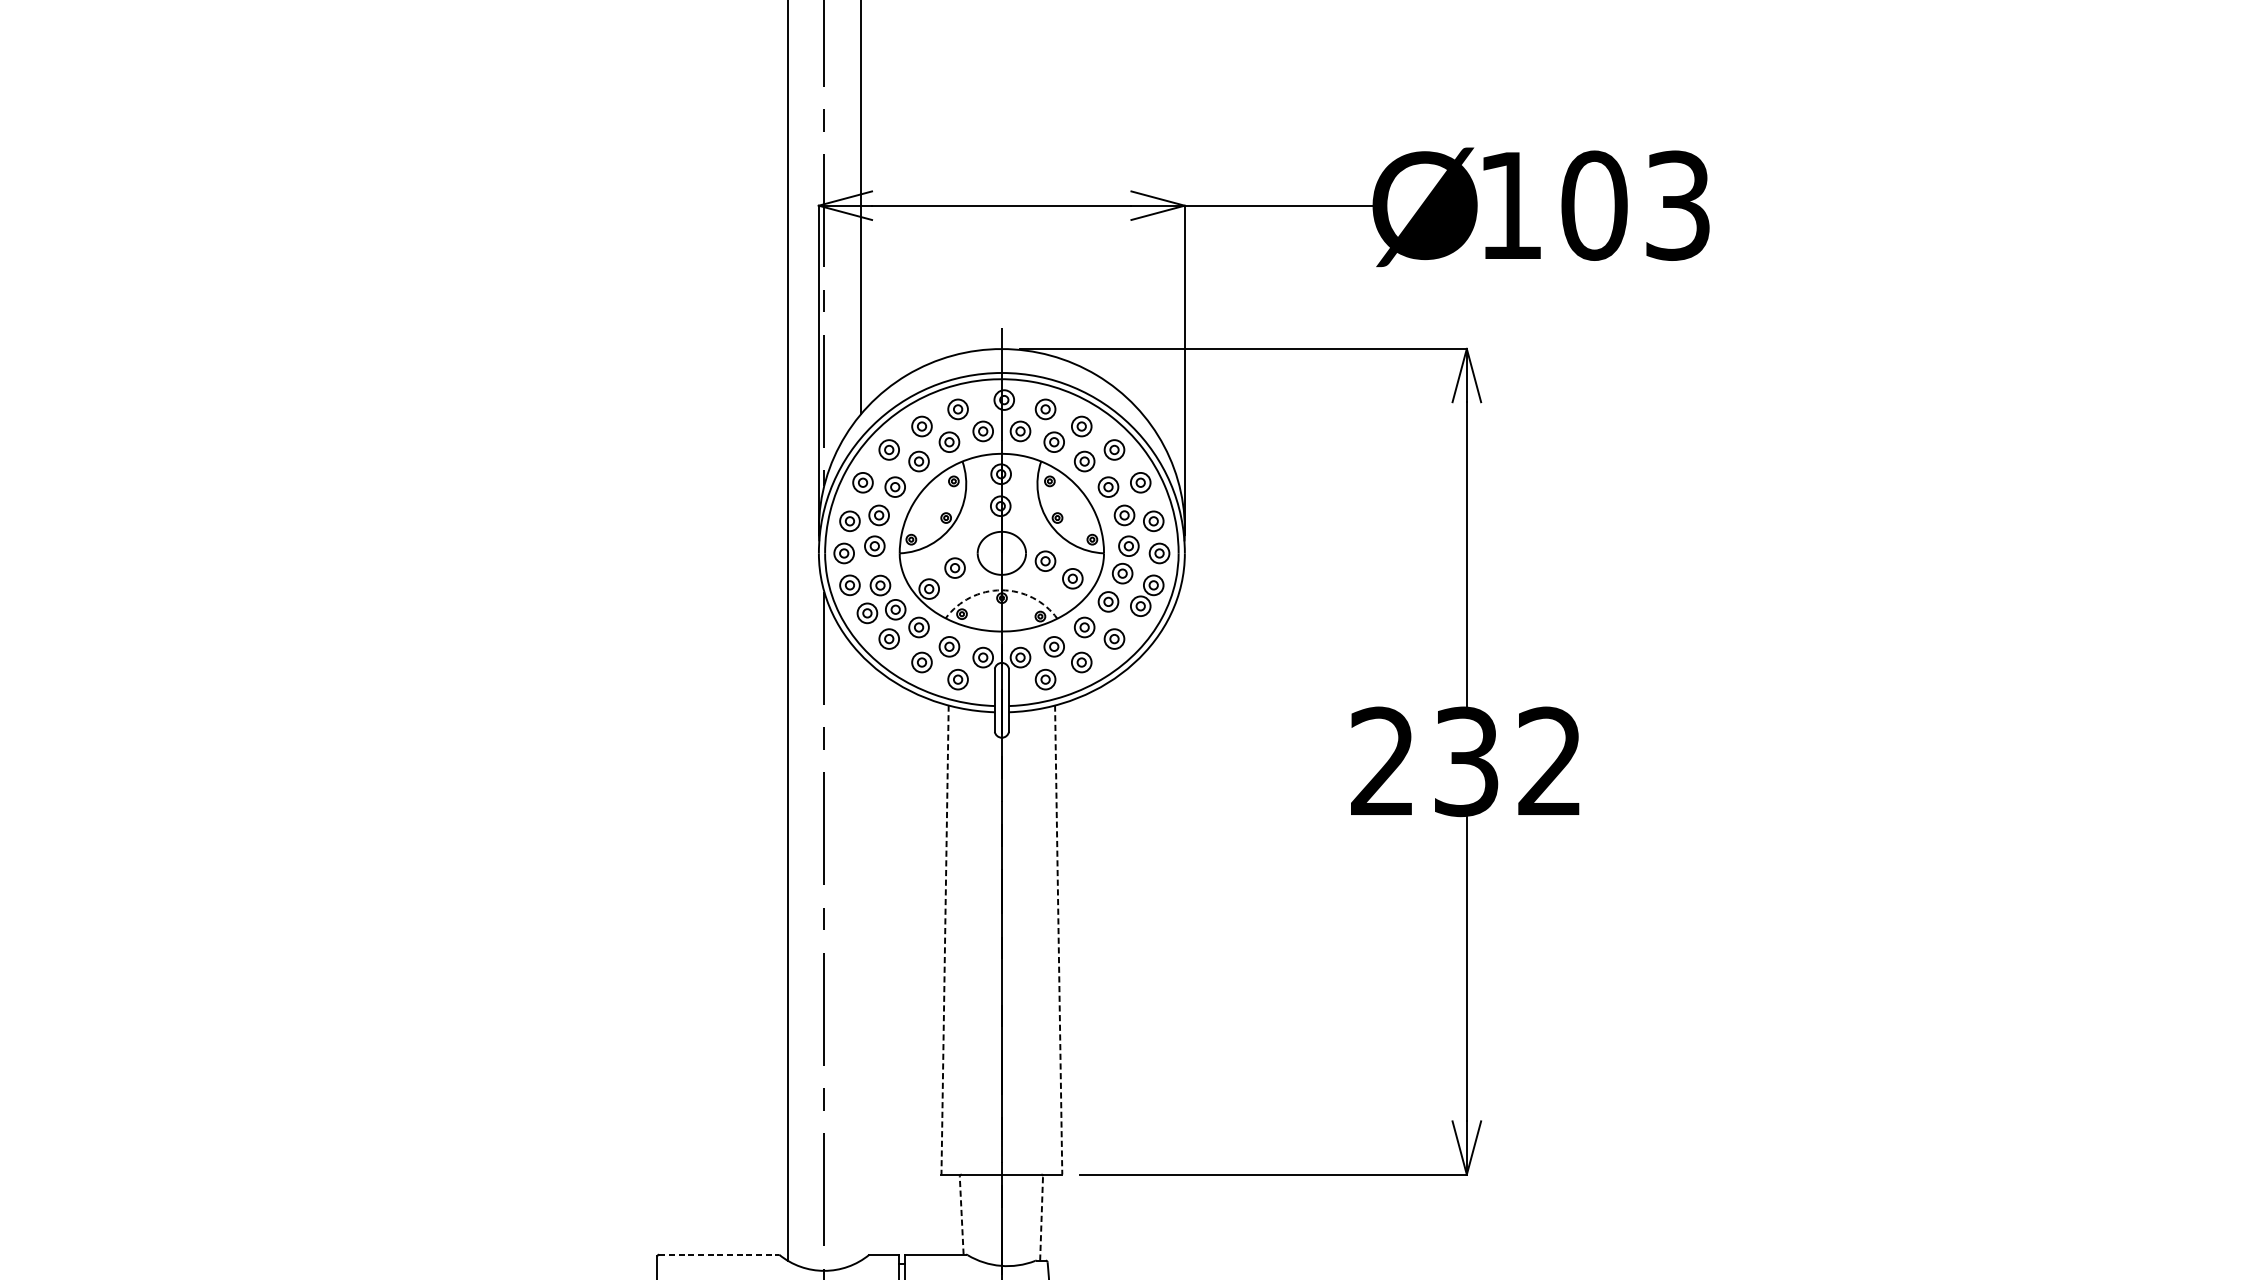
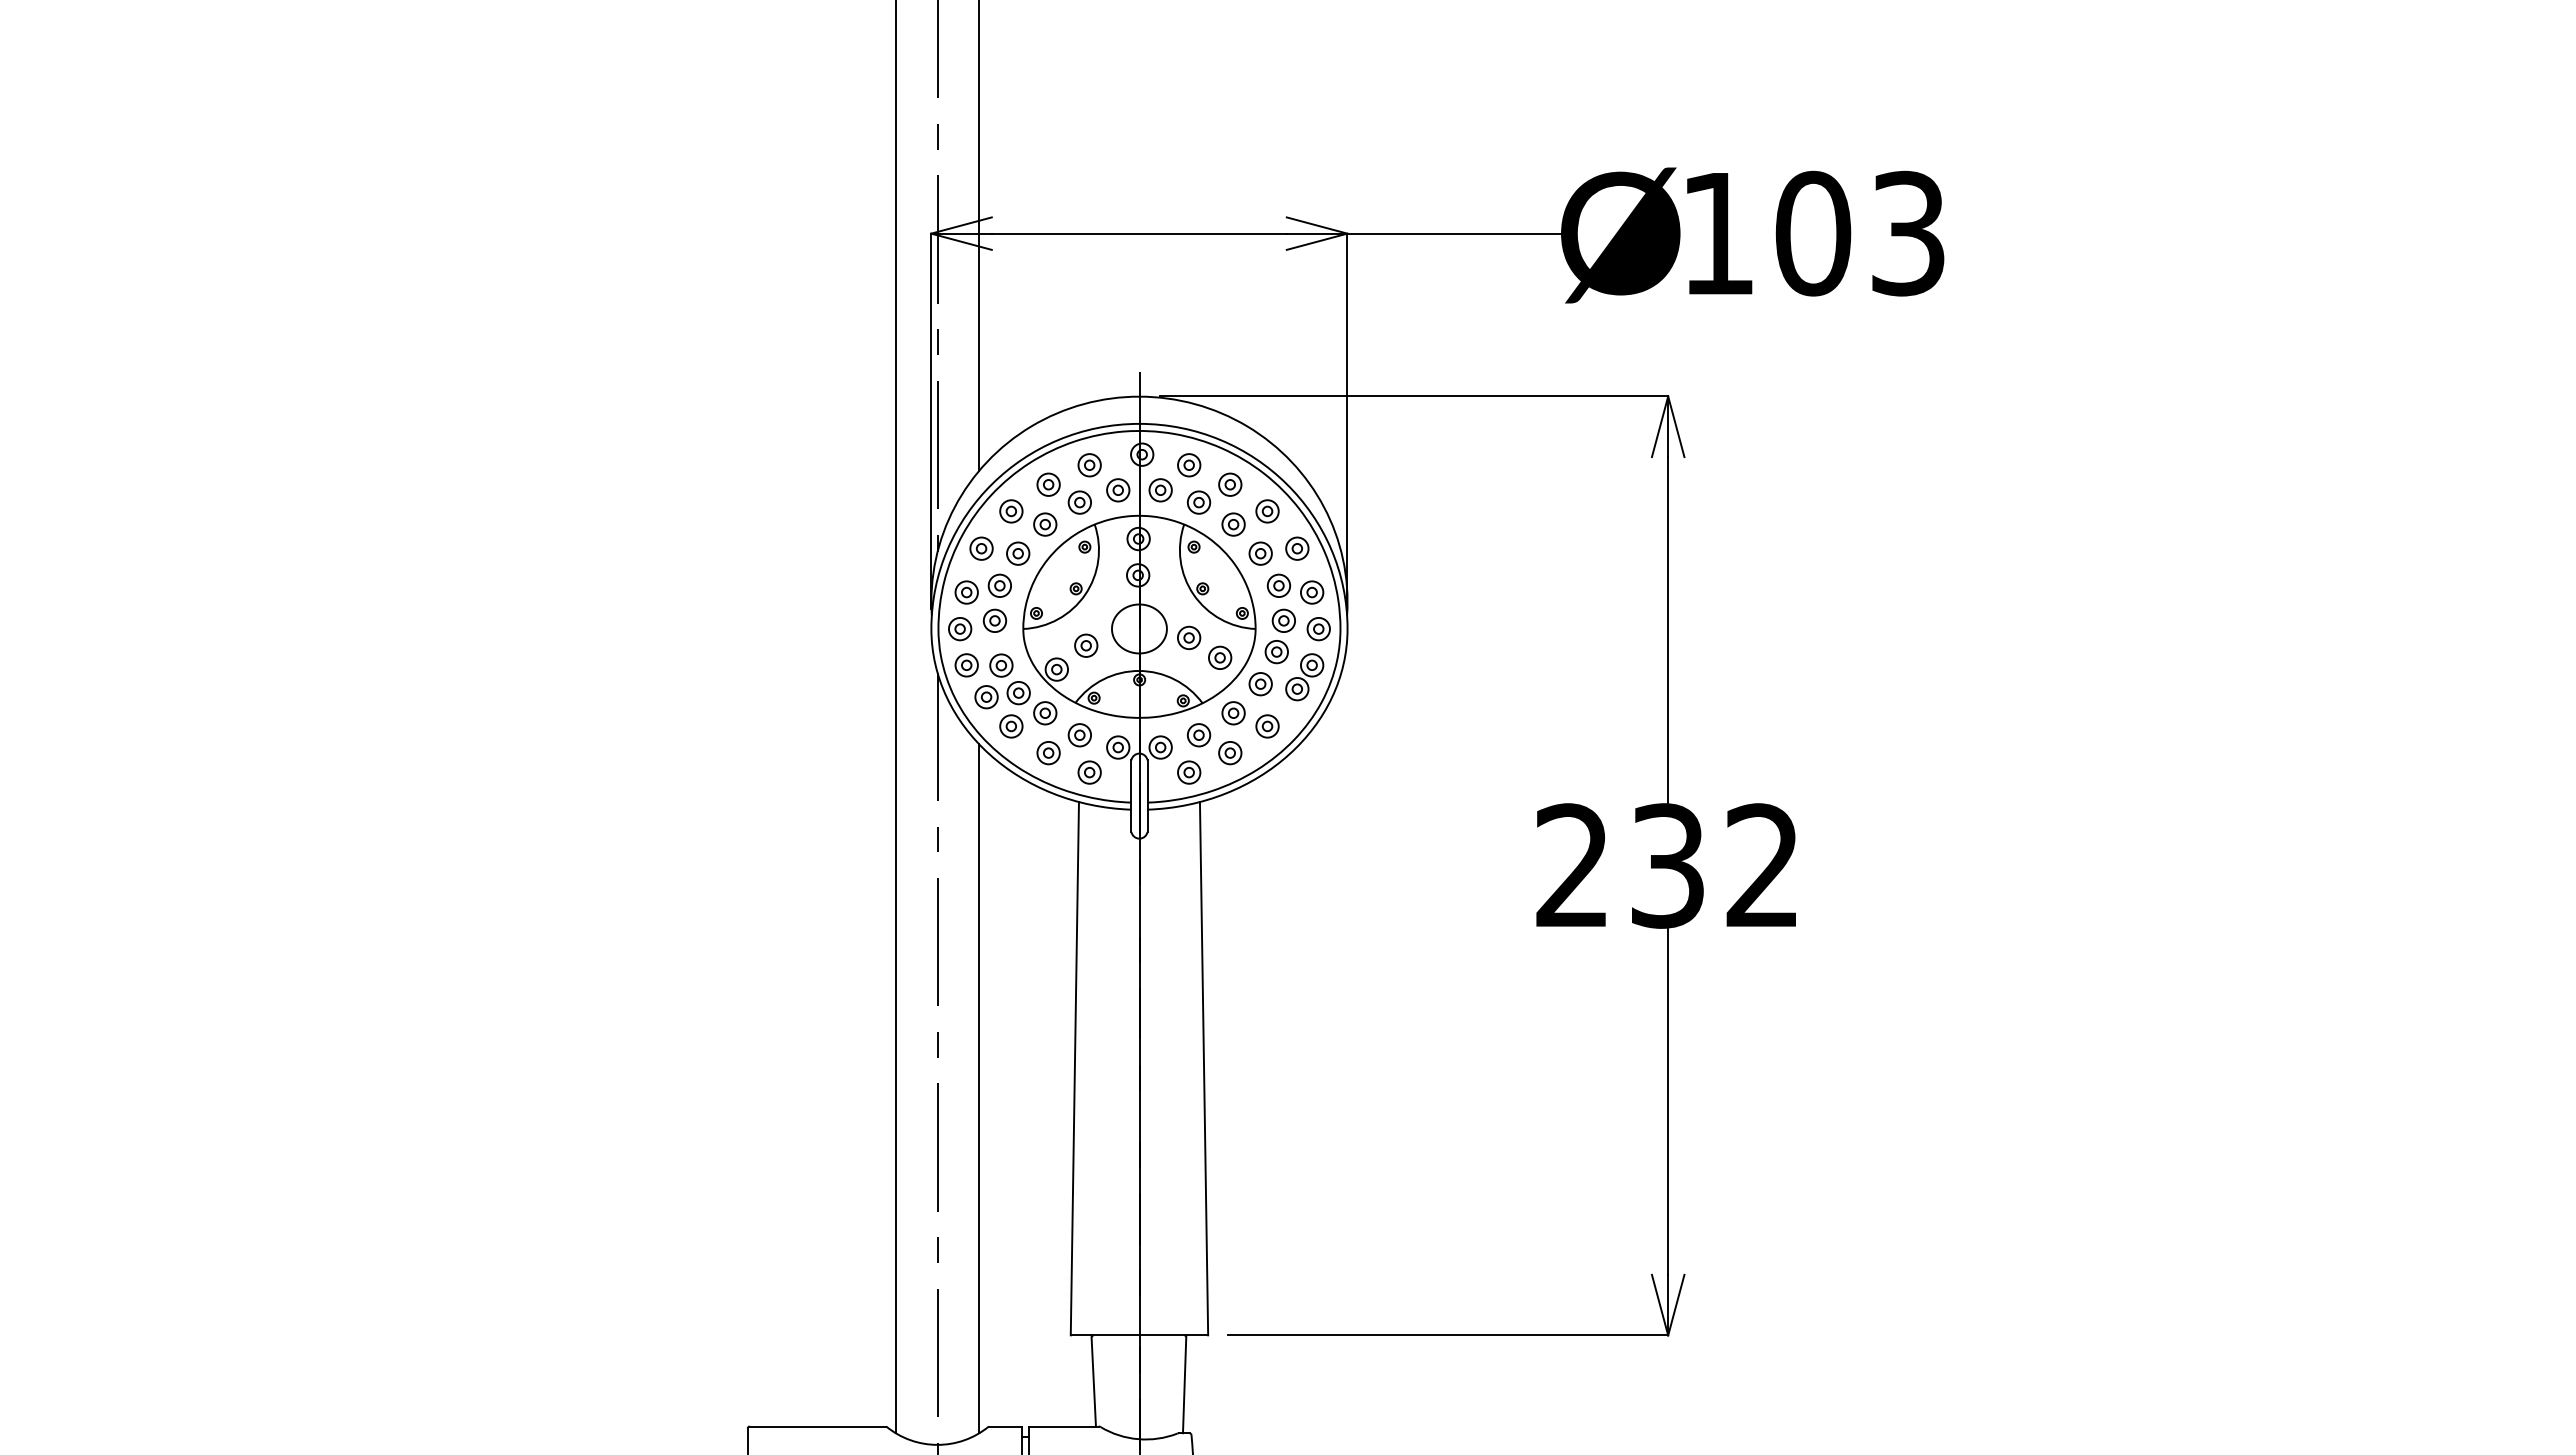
arc: (1001, 589) -> (1139, 670), dashed -> solid
line: (944, 939) -> (1074, 1068), dashed -> solid
line: (1059, 939) -> (1204, 1068), dashed -> solid
line: (861, 957) -> (979, 1088), added
line: (961, 1215) -> (1093, 1381), dashed -> solid
line: (1041, 1217) -> (1184, 1384), dashed -> solid
line: (719, 1254) -> (818, 1426), dashed -> solid

